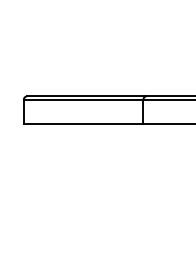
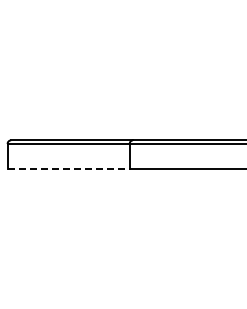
line: (84, 123) -> (69, 168), solid -> dashed

